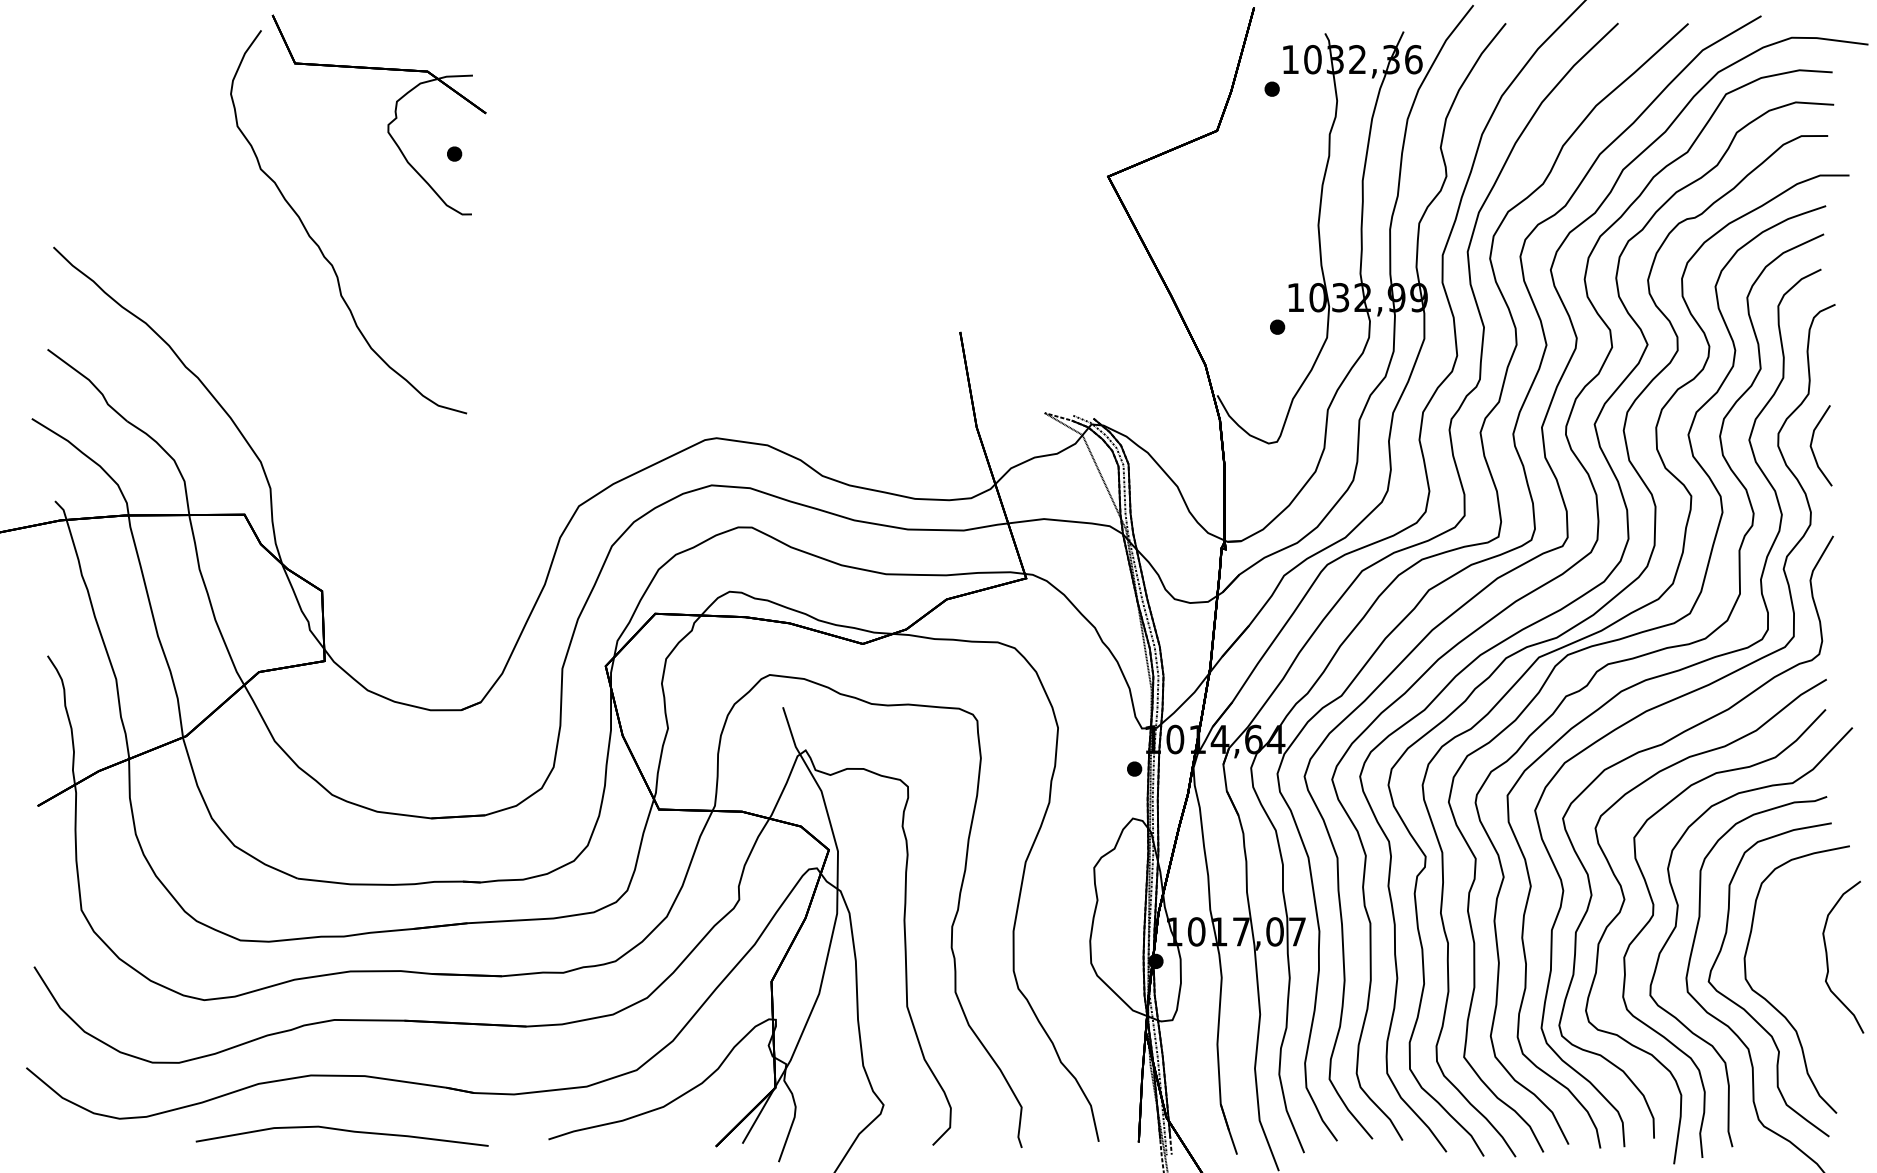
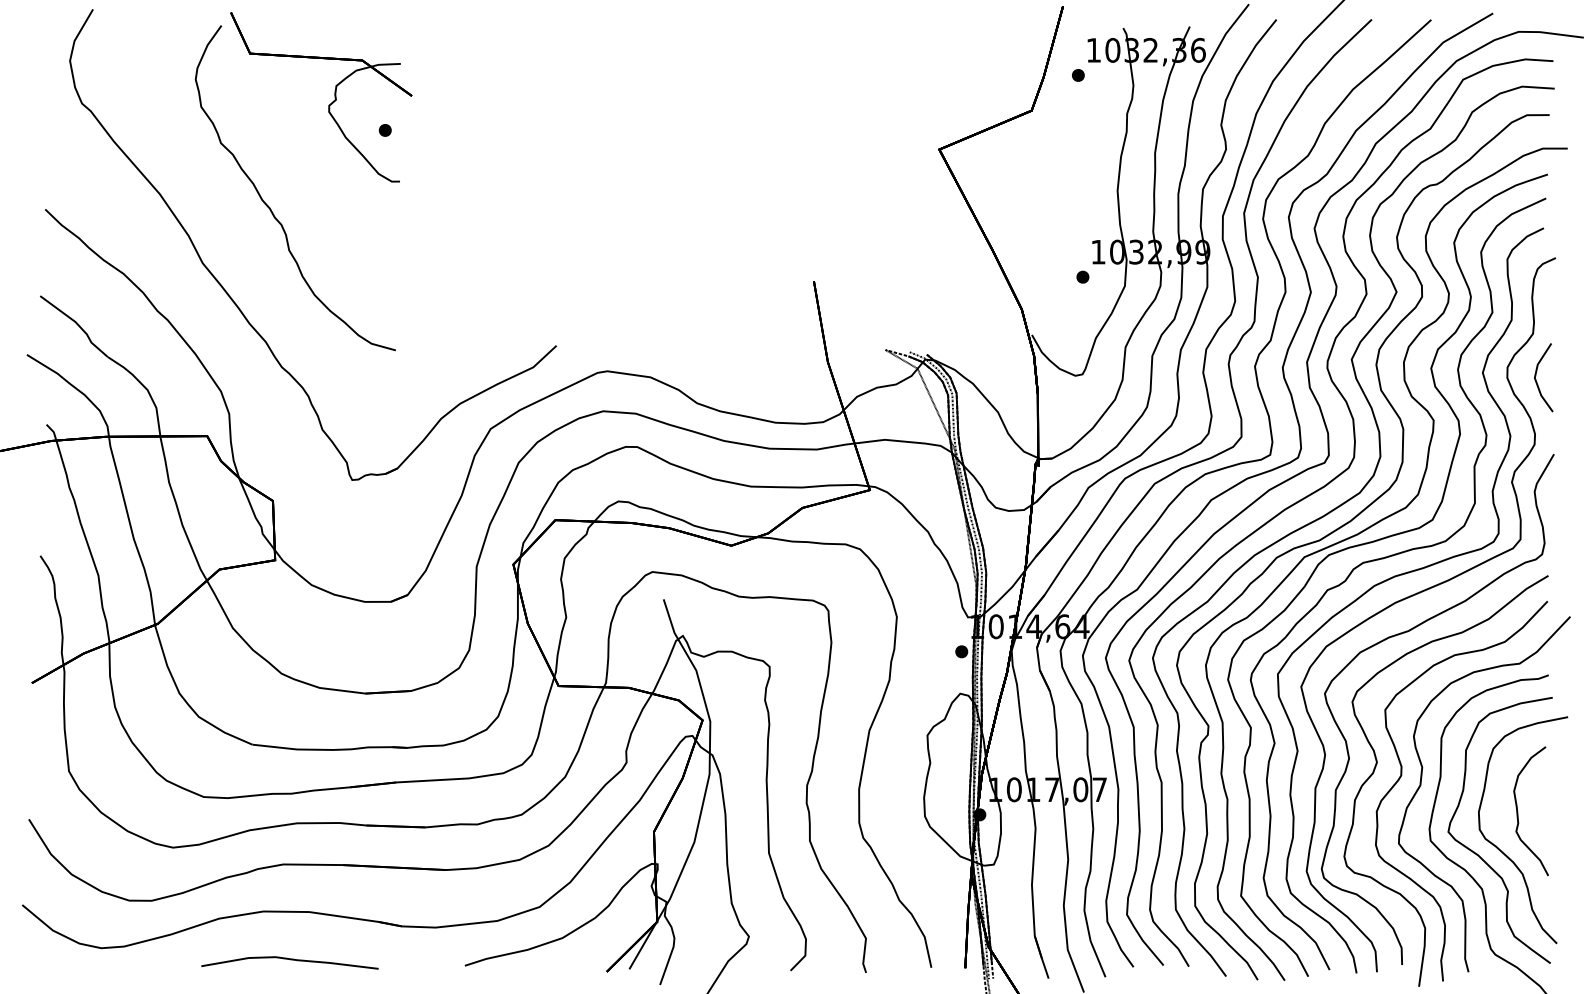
part: (277, 356) -> (235, 302), added
part: (1828, 961) -> (1518, 814), moved
part: (341, 1135) -> (289, 962), size x0.71

